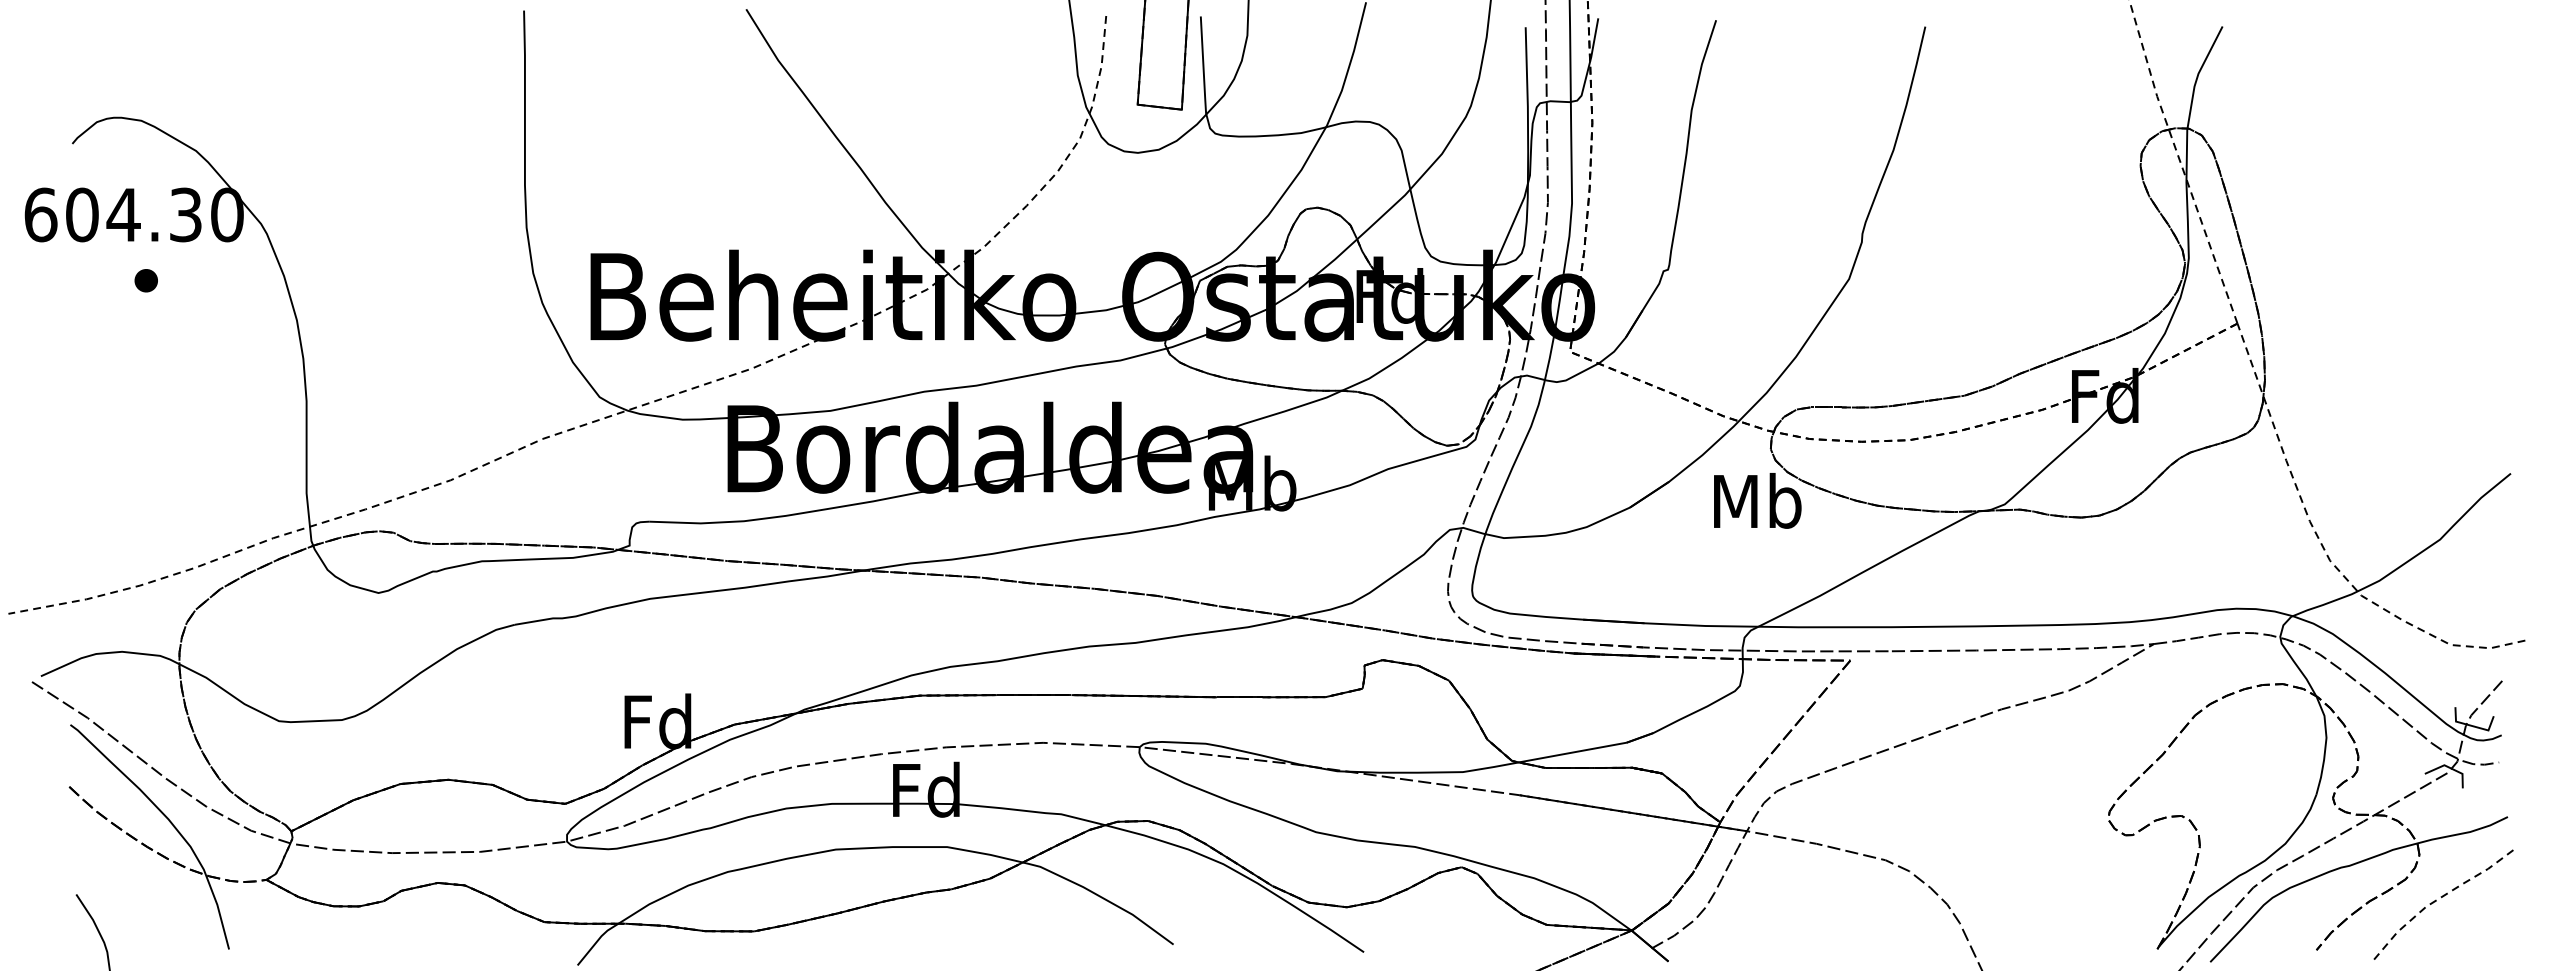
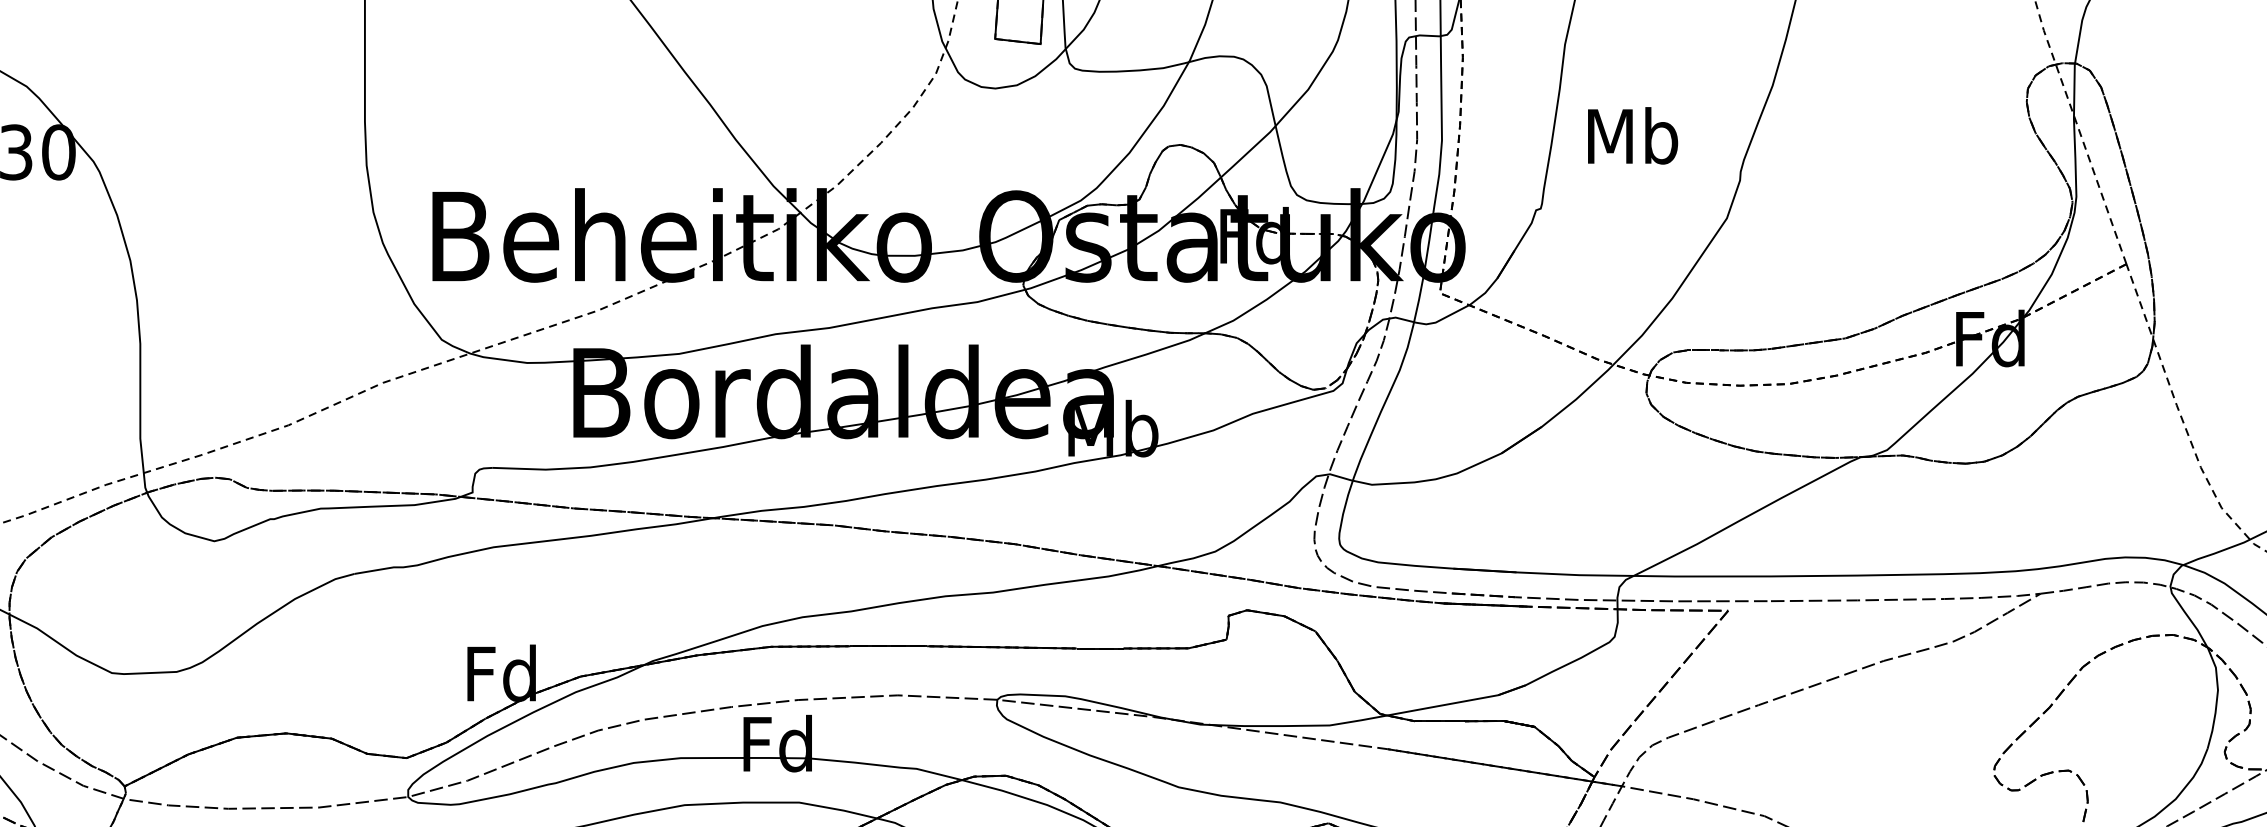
text: (1757, 500) -> (1632, 135), moved

